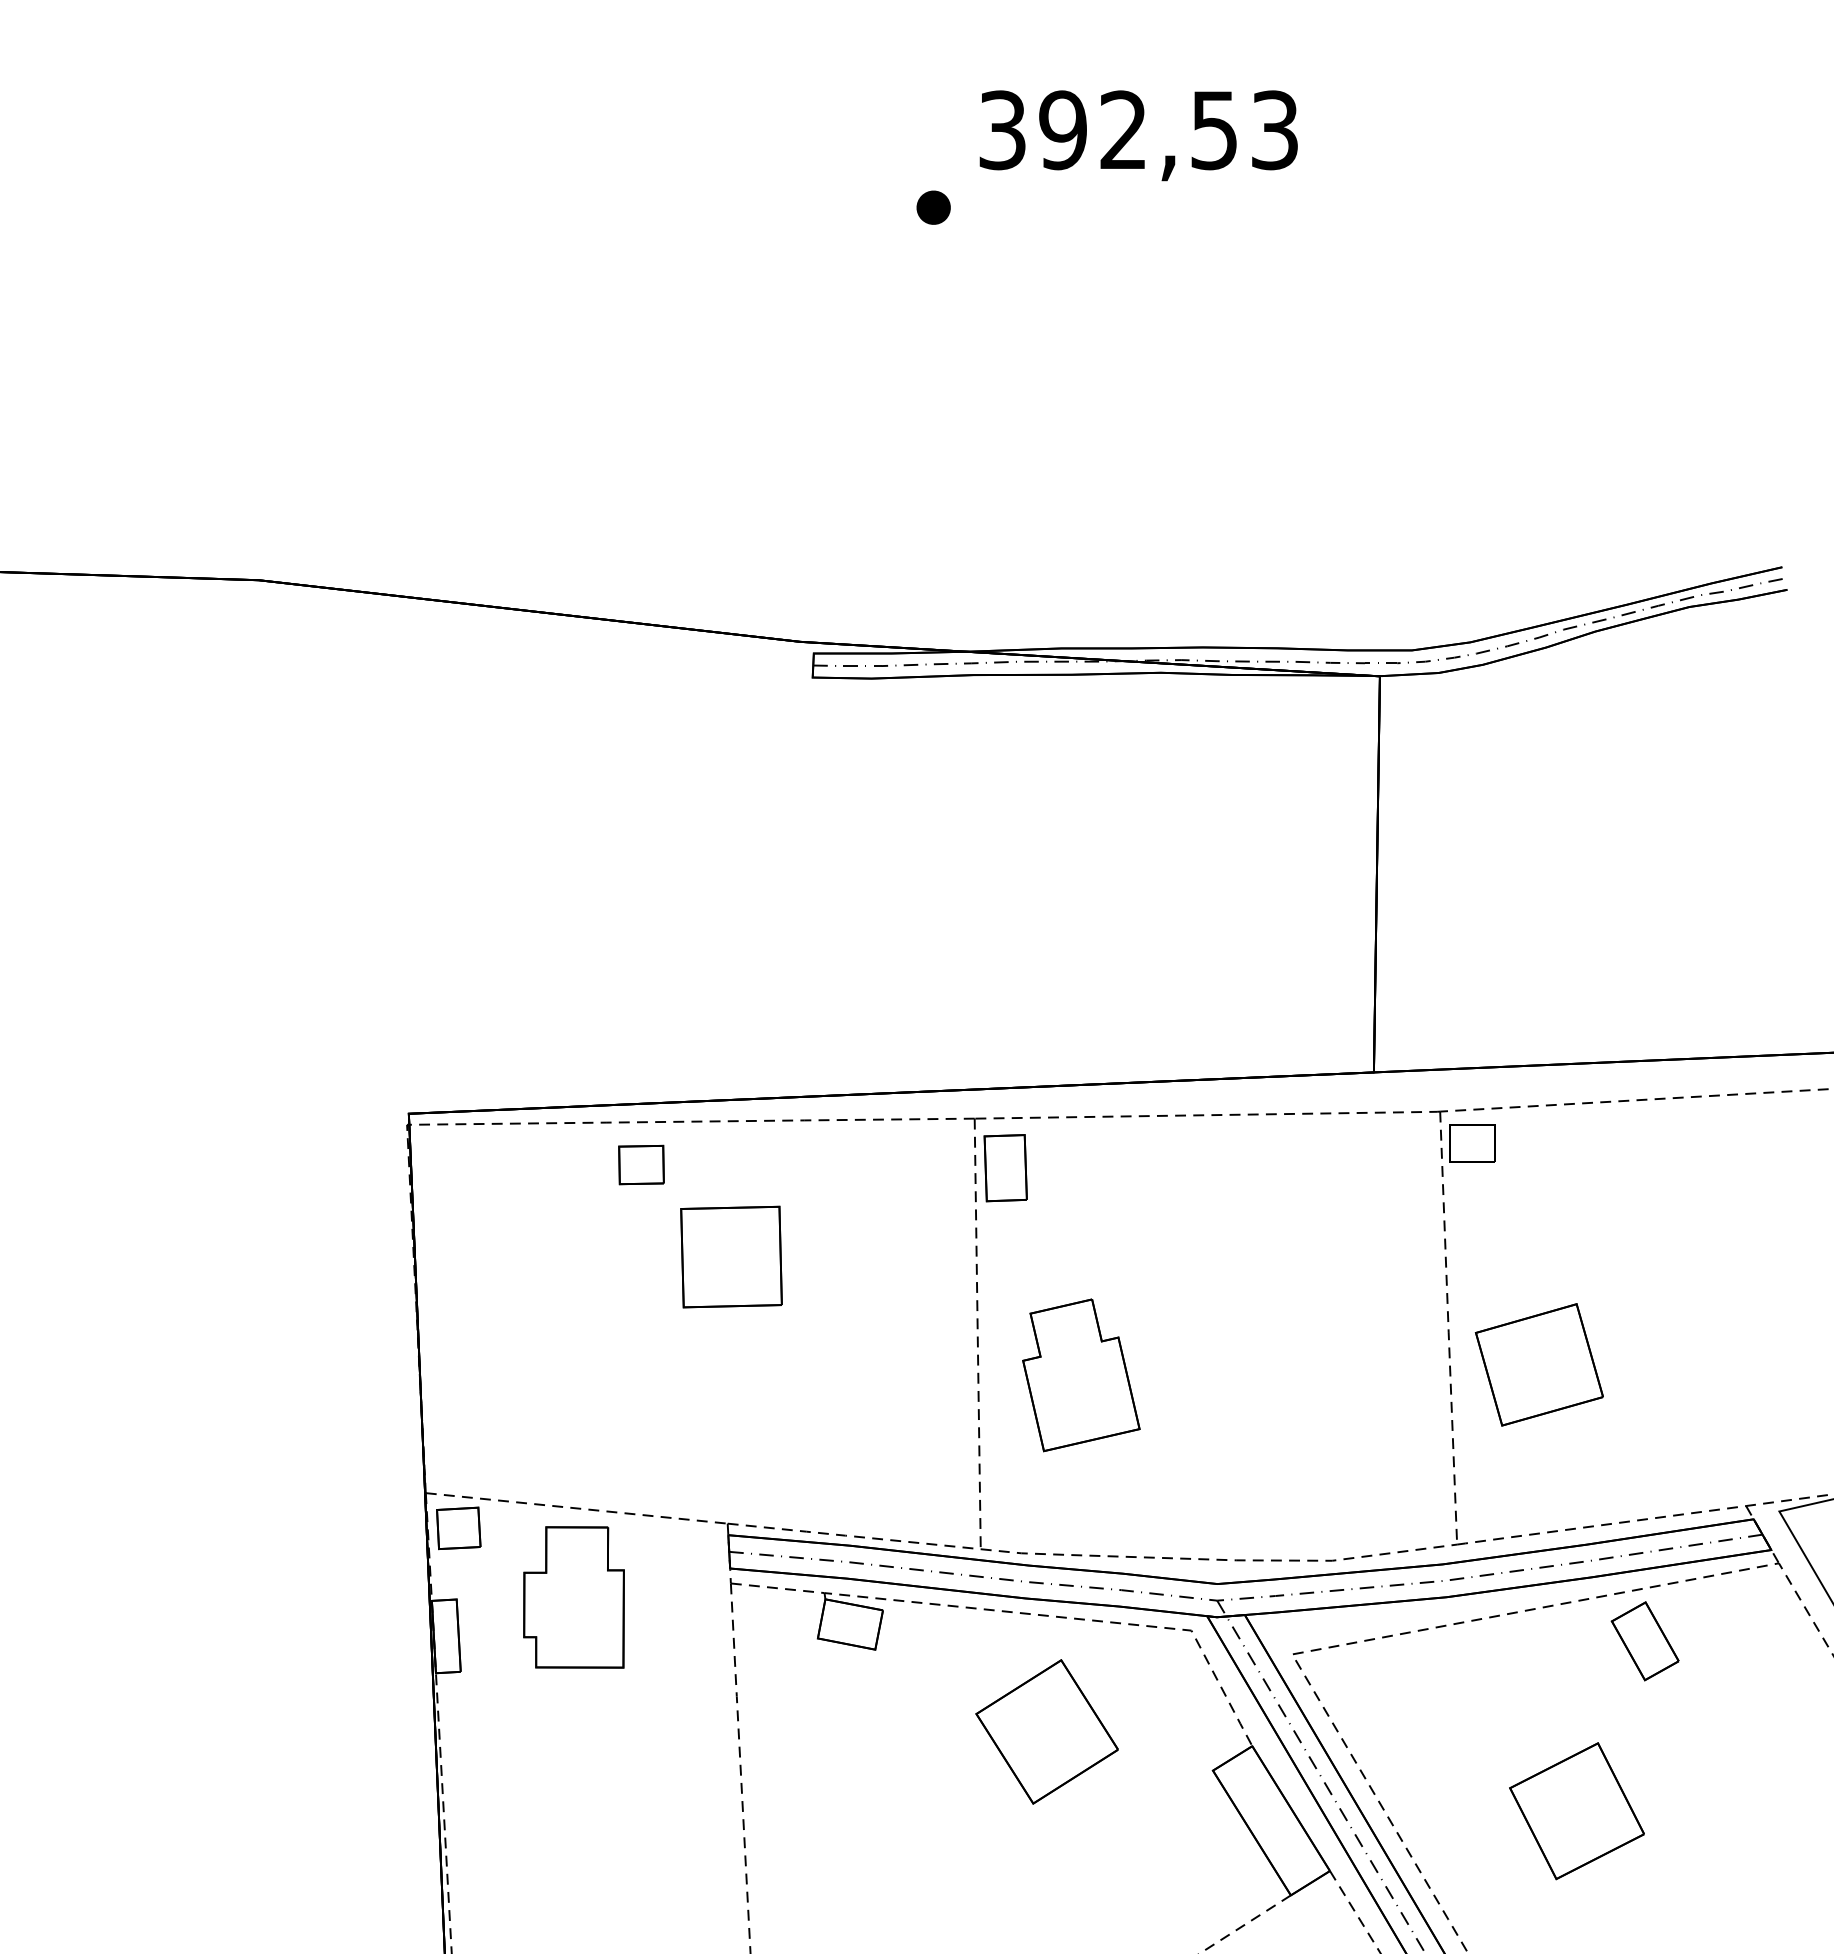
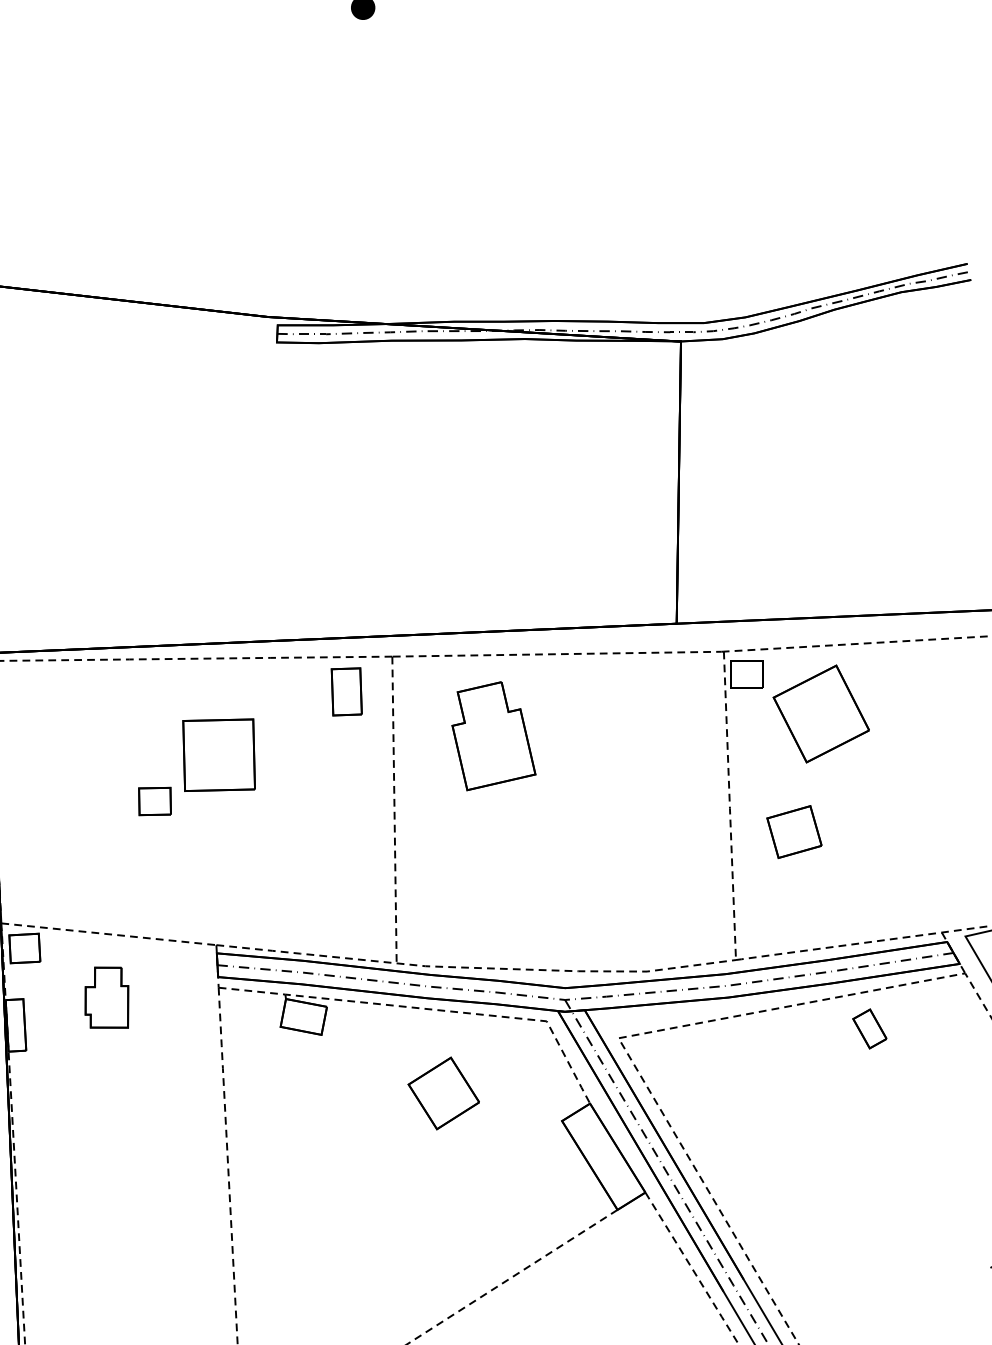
part: (641, 1164) -> (155, 801), moved
part: (1005, 1168) -> (346, 692), moved
part: (1538, 1364) -> (793, 831), size x0.6
part: (1081, 1375) -> (494, 736), moved
part: (573, 1597) -> (106, 997), size x0.6
part: (1644, 1641) -> (869, 1029), size x0.7
part: (1046, 1731) -> (443, 1093), size x0.7
part: (1576, 1811) -> (821, 714), moved

